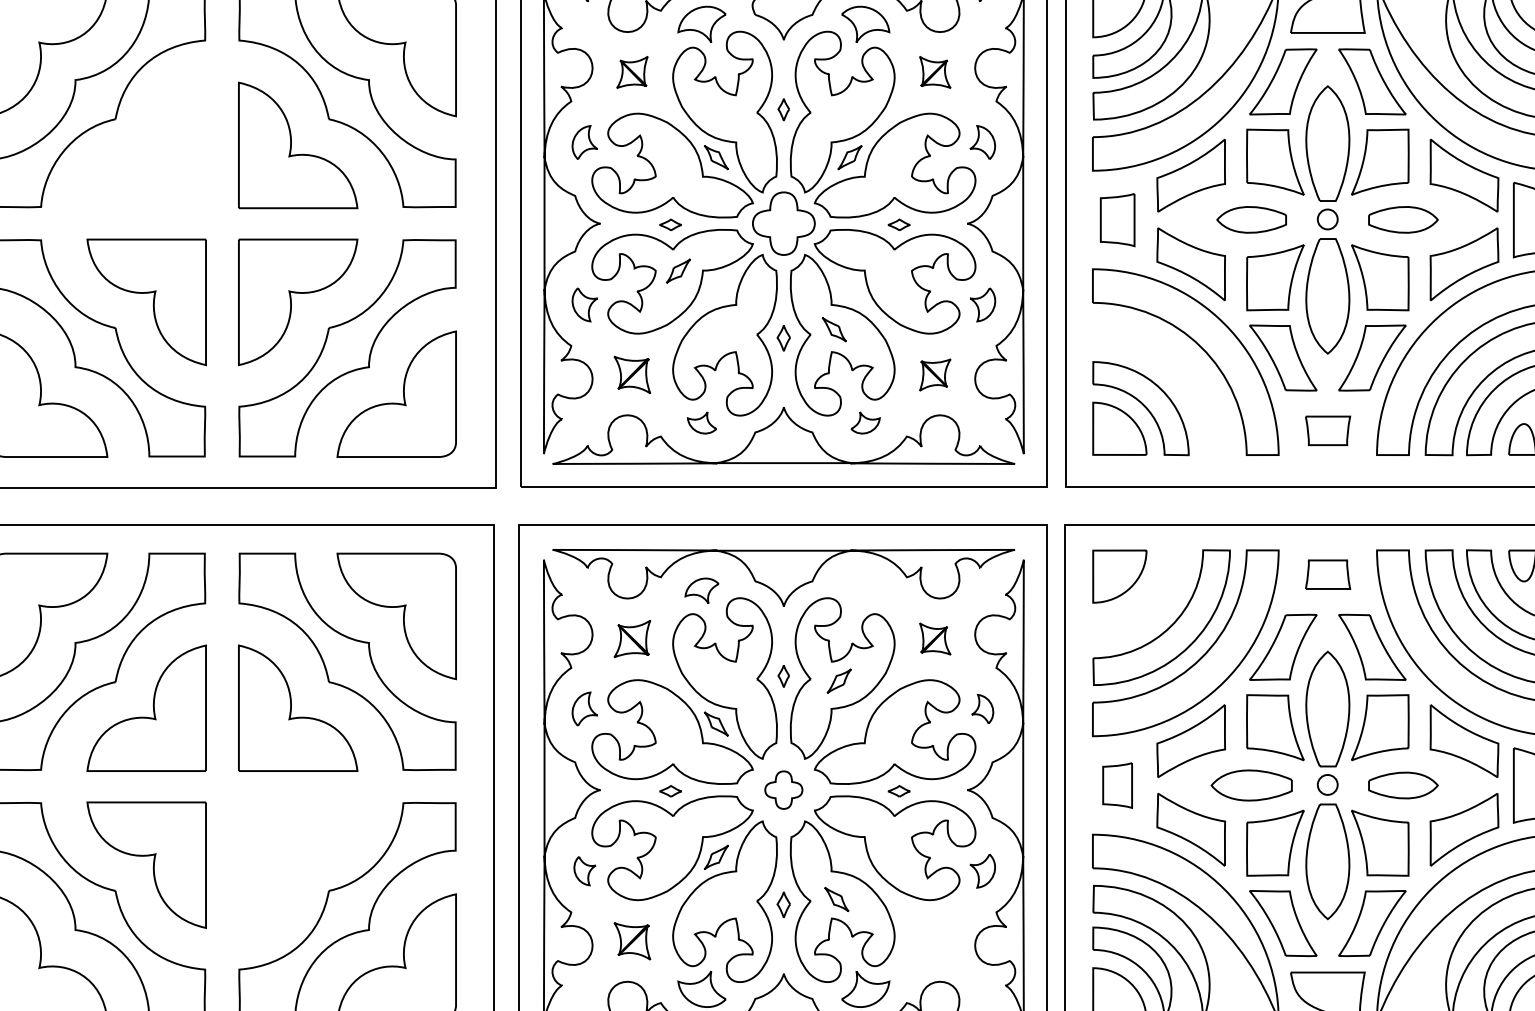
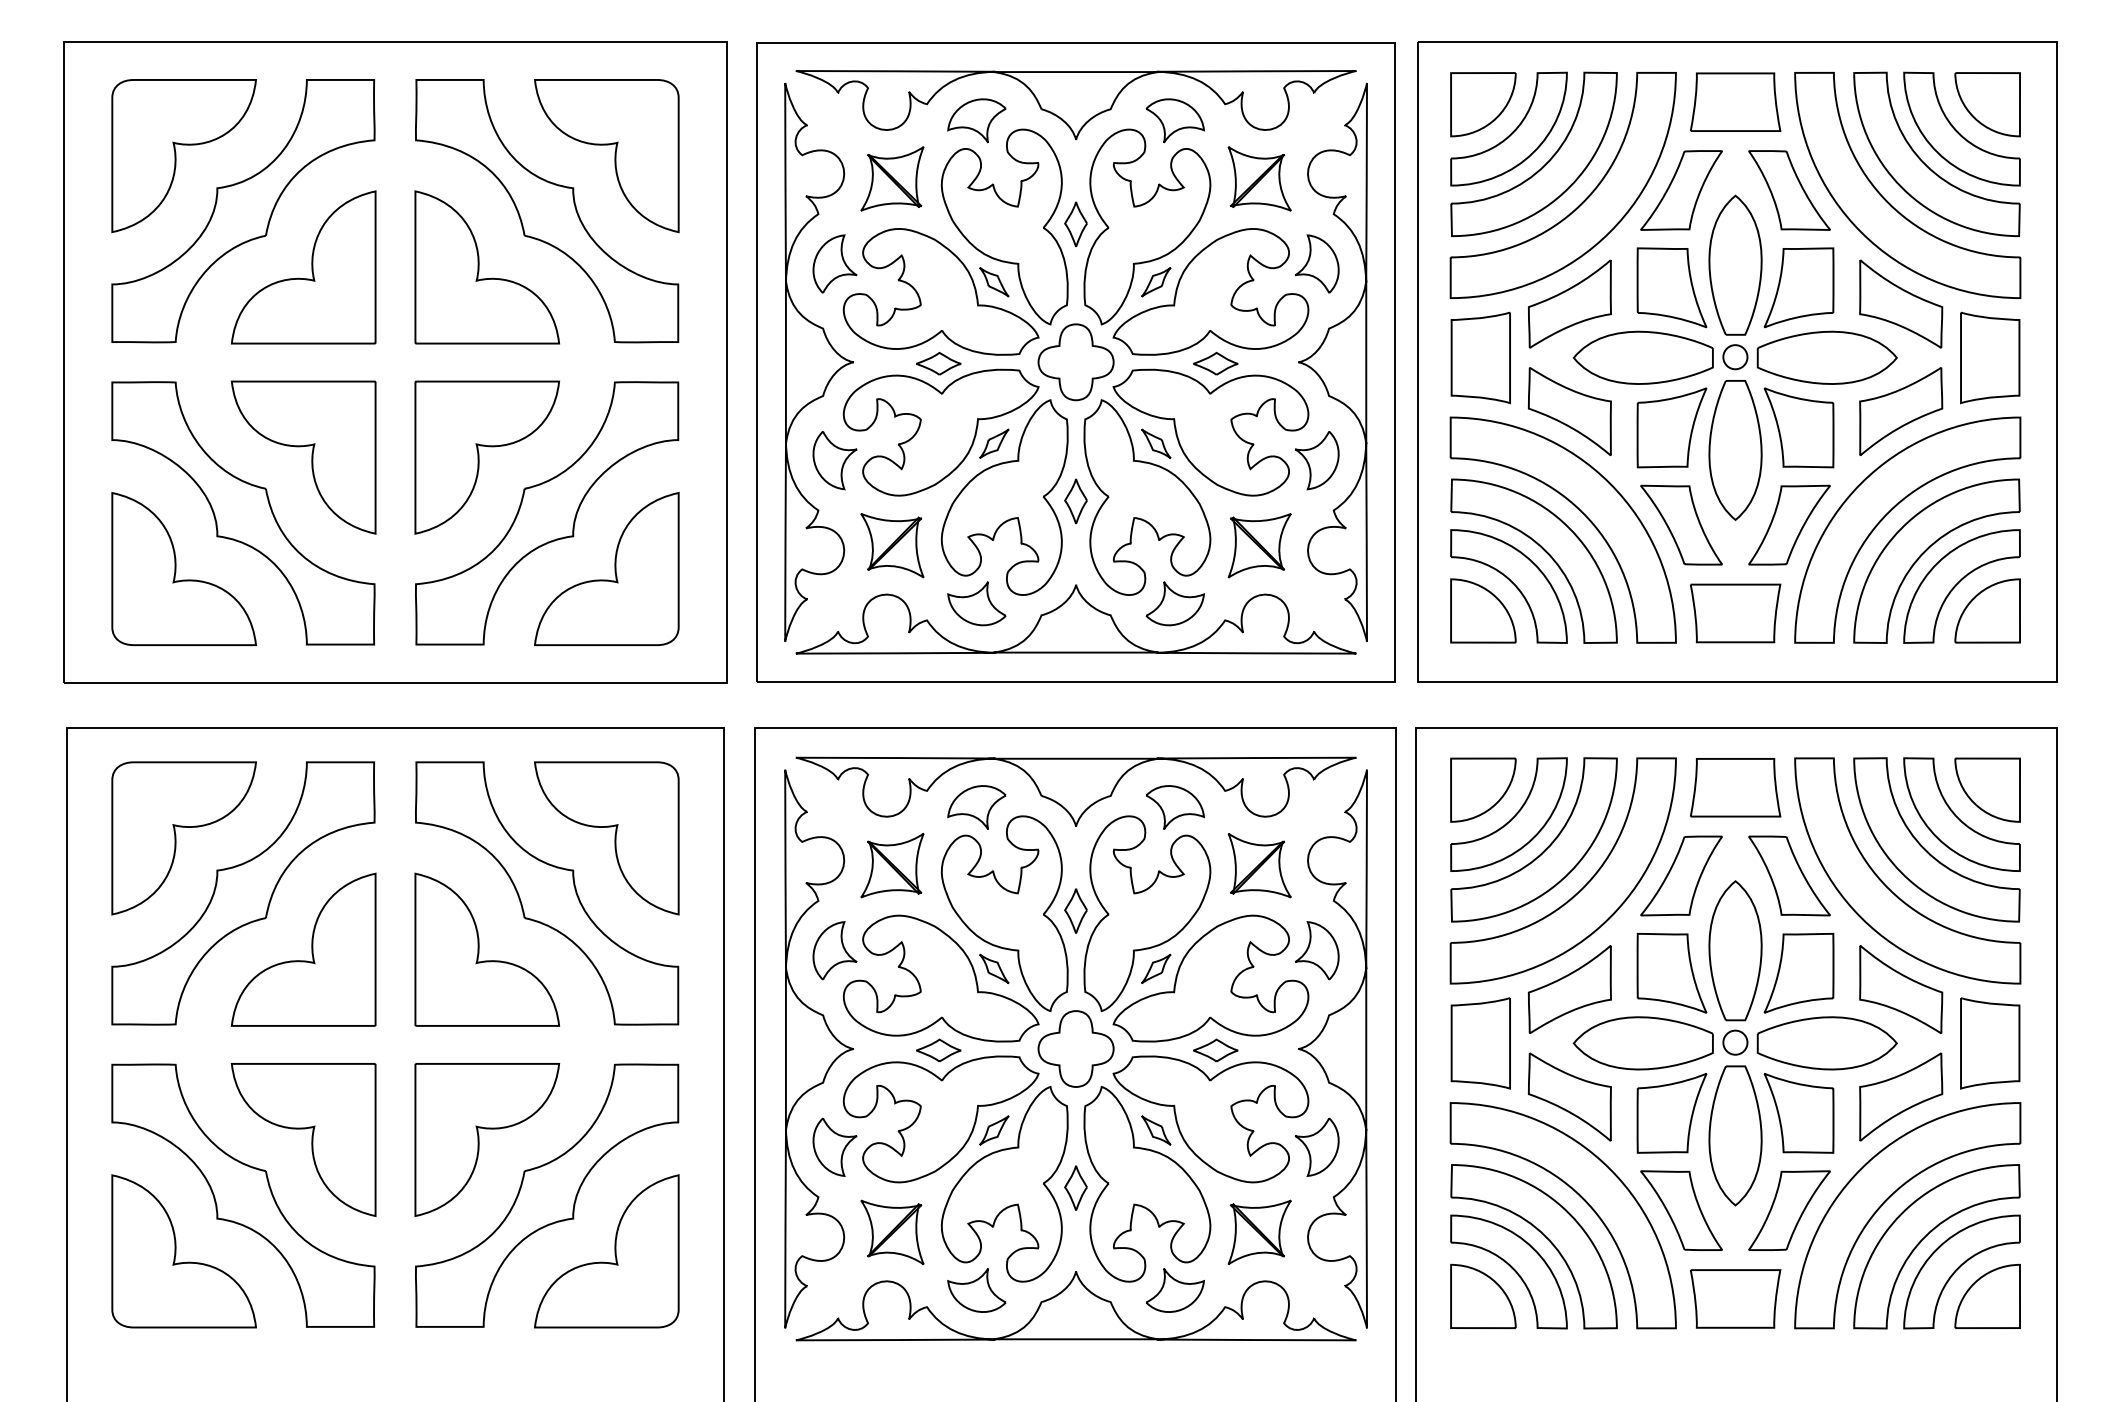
part: (632, 72) -> (892, 178), size x1.67
part: (935, 72) -> (1259, 178), size x1.67
part: (783, 109) -> (1075, 223), size x1.67
part: (584, 142) -> (834, 263), size x1.43
part: (982, 142) -> (1316, 263), size x1.43
part: (153, 145) -> (311, 267), added
part: (1117, 219) -> (1480, 357), size x1.43
part: (1251, 219) -> (1642, 357), size x1.67
part: (1402, 219) -> (1826, 357), size x1.67
part: (670, 224) -> (938, 363), size x1.67
part: (898, 224) -> (1215, 363), size x1.67
part: (678, 270) -> (994, 443), moved
part: (584, 304) -> (834, 460), size x1.43
part: (983, 304) -> (1317, 460), size x1.43
part: (834, 329) -> (1156, 443), moved
part: (783, 337) -> (1075, 500), size x1.43
part: (632, 374) -> (892, 545), size x1.43
part: (935, 374) -> (1259, 545), size x1.67
part: (1169, 378) -> (1543, 550), added
part: (701, 422) -> (976, 603), size x1.67
part: (865, 422) -> (1174, 603), size x1.67
part: (1327, 430) -> (1735, 613), size x1.67
part: (1327, 574) -> (1735, 787), size x1.67
part: (701, 590) -> (976, 807), size x1.43
part: (865, 590) -> (1174, 807), added
part: (1140, 596) -> (1508, 814), added
part: (632, 638) -> (892, 865), size x1.43
part: (935, 638) -> (1259, 865), size x1.67
part: (783, 675) -> (1075, 910), size x1.67
part: (839, 680) -> (1156, 968), moved
part: (584, 708) -> (834, 950), size x1.43
part: (982, 708) -> (1316, 950), size x1.67
part: (1117, 785) -> (1480, 1043), size x1.67
part: (1251, 785) -> (1642, 1043), size x1.43
part: (1402, 785) -> (1826, 1043), size x1.67
part: (783, 789) -> (1075, 1048), size x1.67
part: (670, 791) -> (938, 1050), size x1.67
part: (898, 791) -> (1215, 1050), size x1.67
part: (291, 864) -> (479, 1139), added
part: (584, 870) -> (834, 1146), size x1.67
part: (982, 870) -> (1316, 1146), size x1.43
part: (837, 899) -> (1156, 1130), moved
part: (783, 904) -> (1075, 1187), size x1.43
part: (632, 940) -> (892, 1231), size x1.43
part: (935, 940) -> (1259, 1231), added

